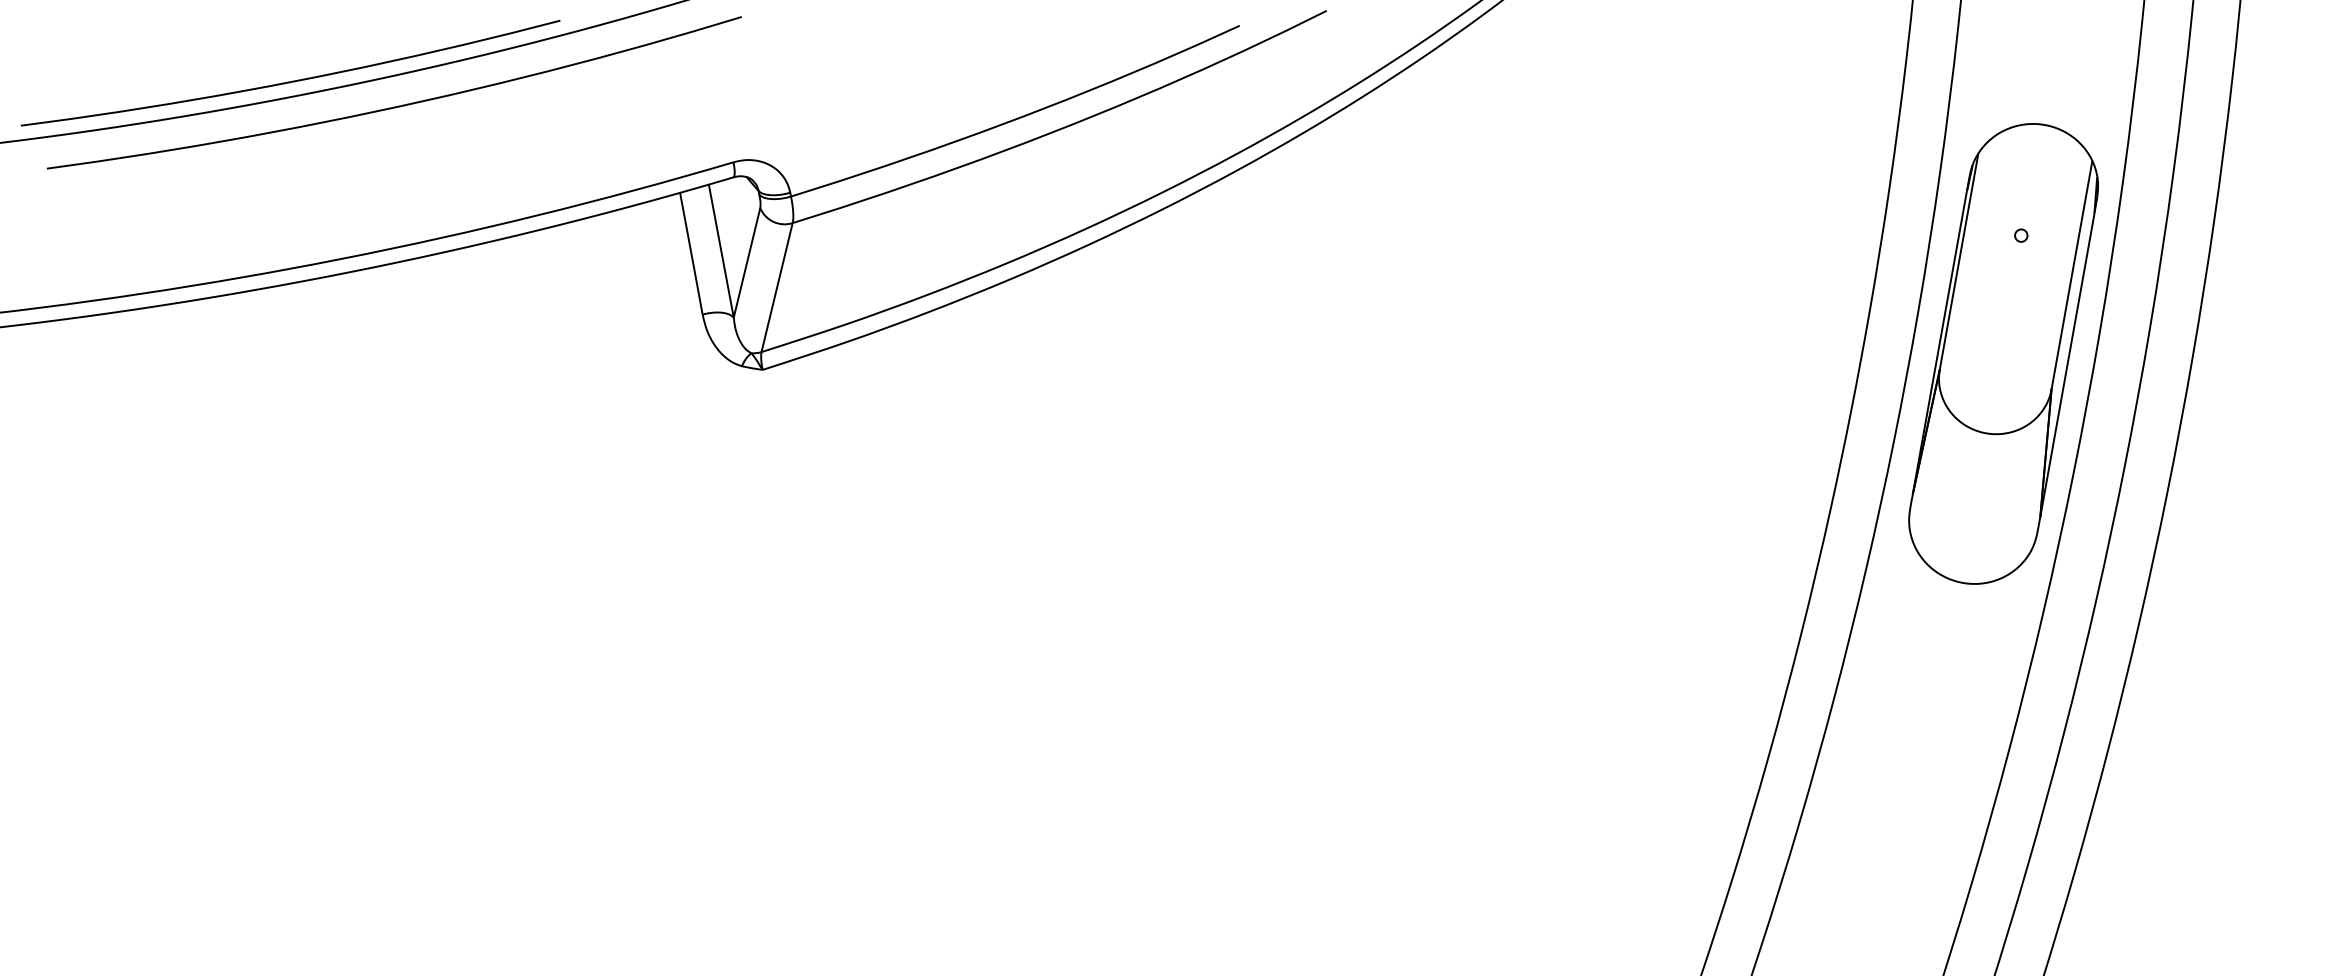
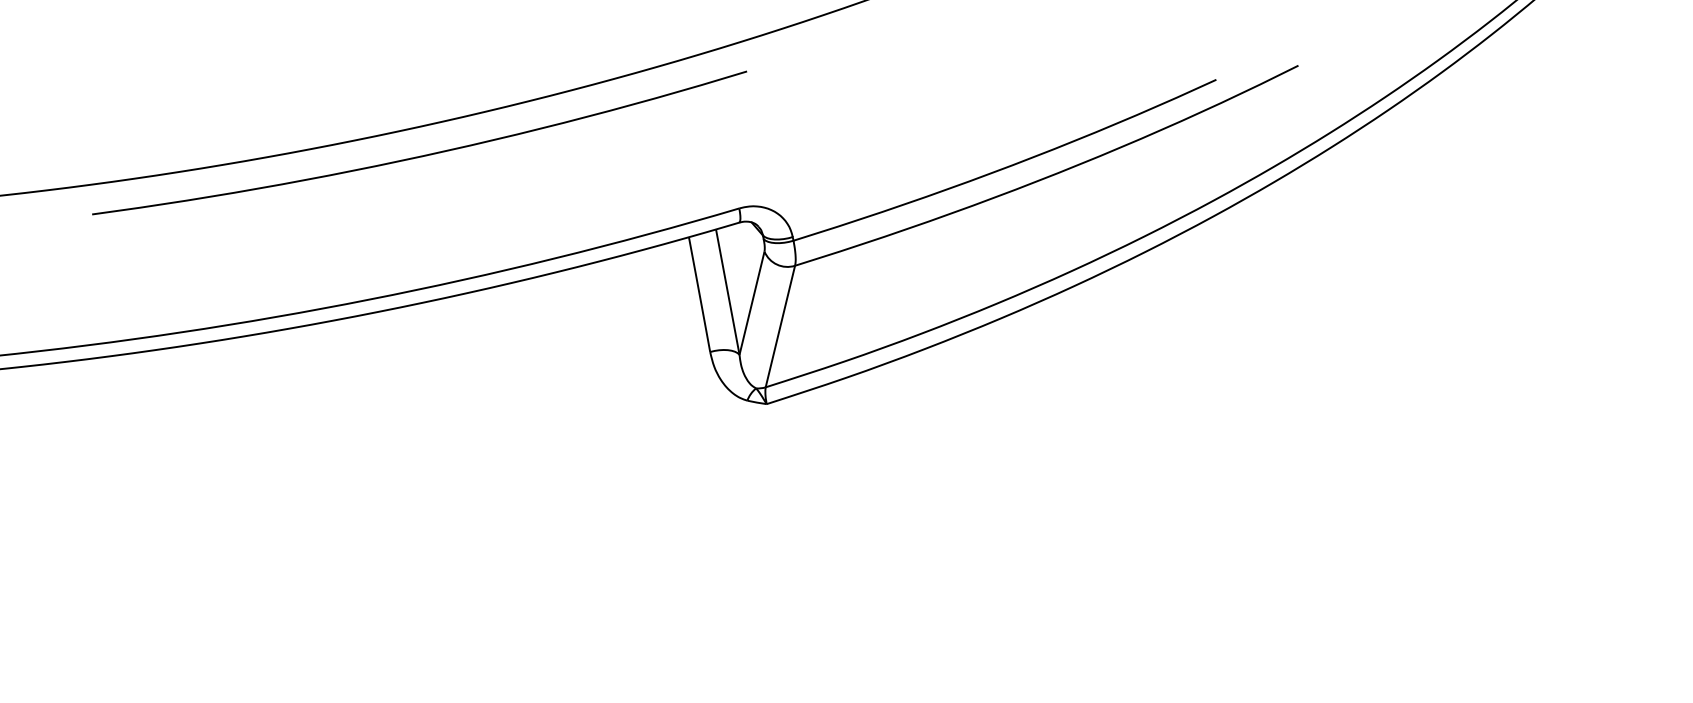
curve: (292, 80) -> (323, 131), removed

